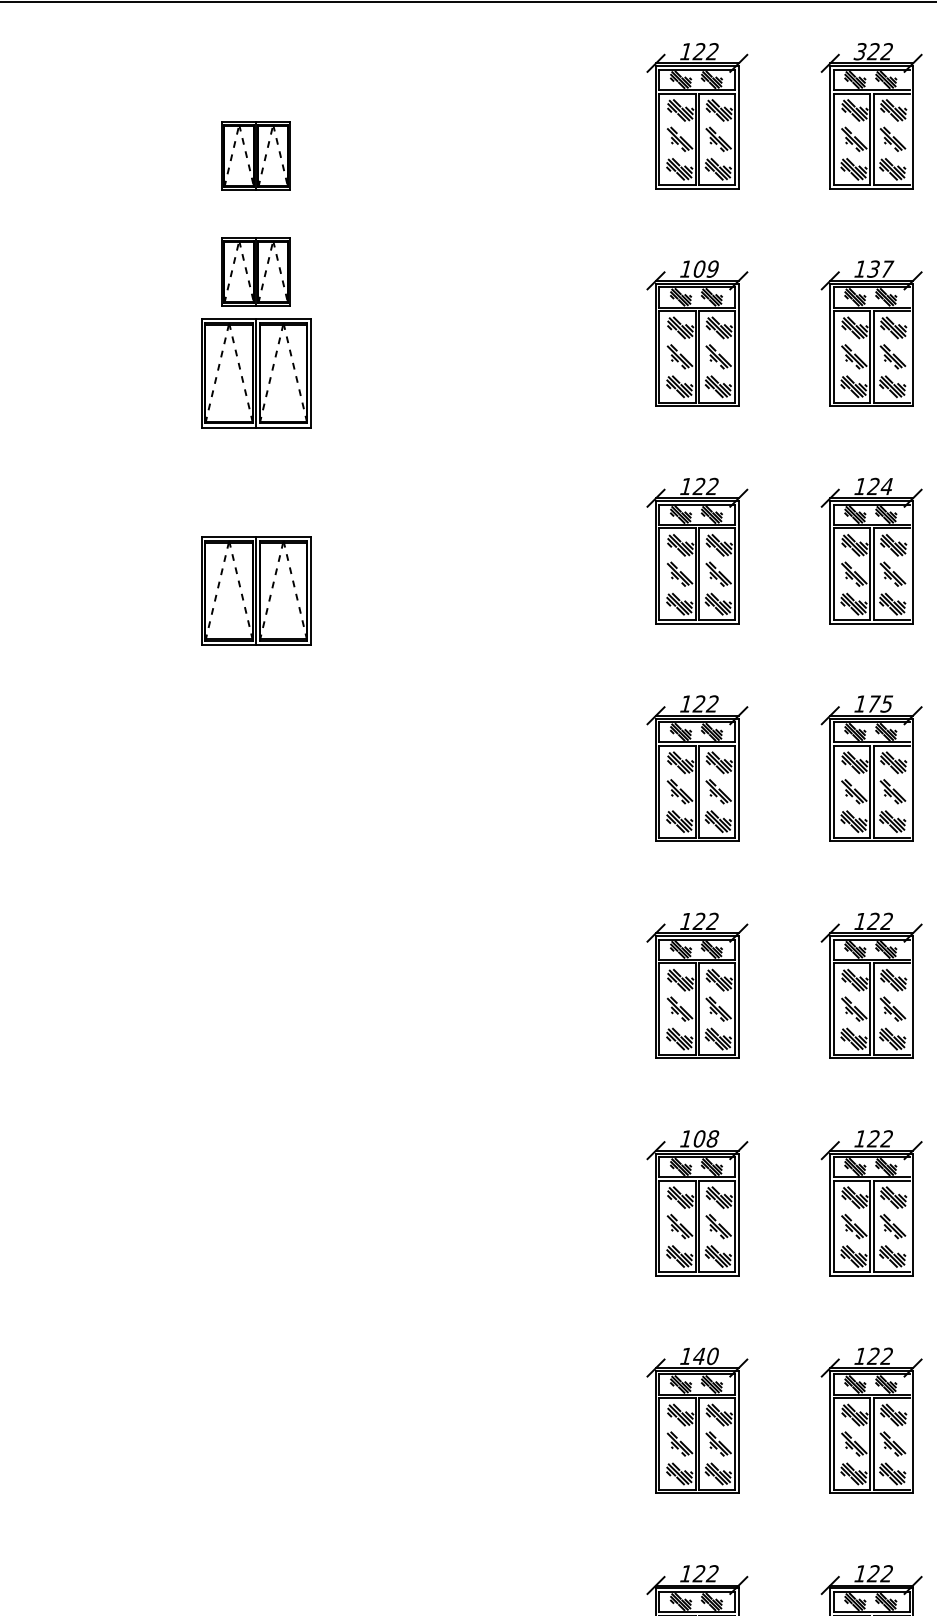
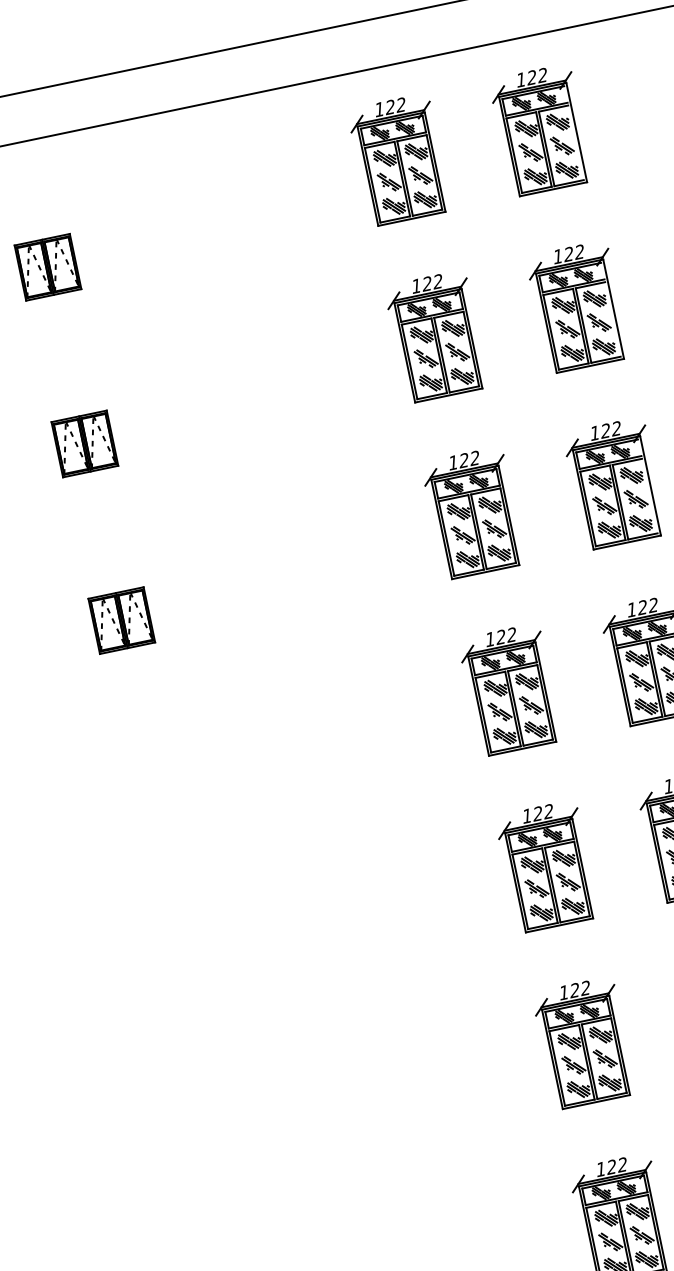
text: (859, 51) -> (520, 79), 322 -> 122
text: (705, 268) -> (432, 282), 109 -> 122
text: (880, 268) -> (574, 252), 137 -> 122
part: (255, 271) -> (66, 361), removed
part: (255, 373) -> (84, 444), size x0.62
text: (886, 485) -> (615, 427), 124 -> 122
part: (255, 590) -> (121, 620), size x0.62
text: (879, 703) -> (647, 606), 175 -> 122
text: (705, 1138) -> (579, 989), 108 -> 122
text: (705, 1356) -> (616, 1166), 140 -> 122

